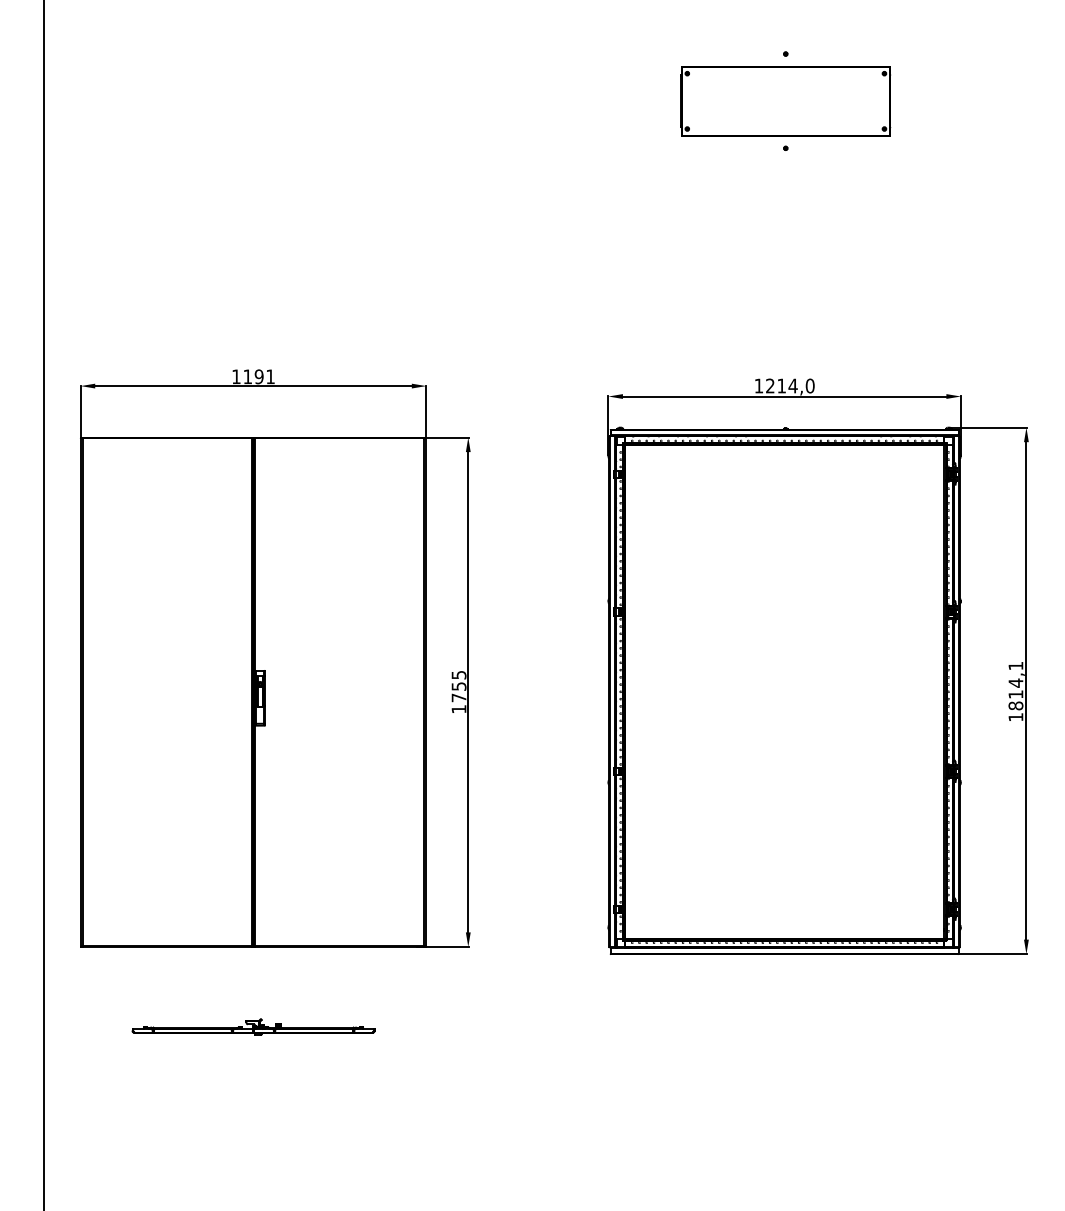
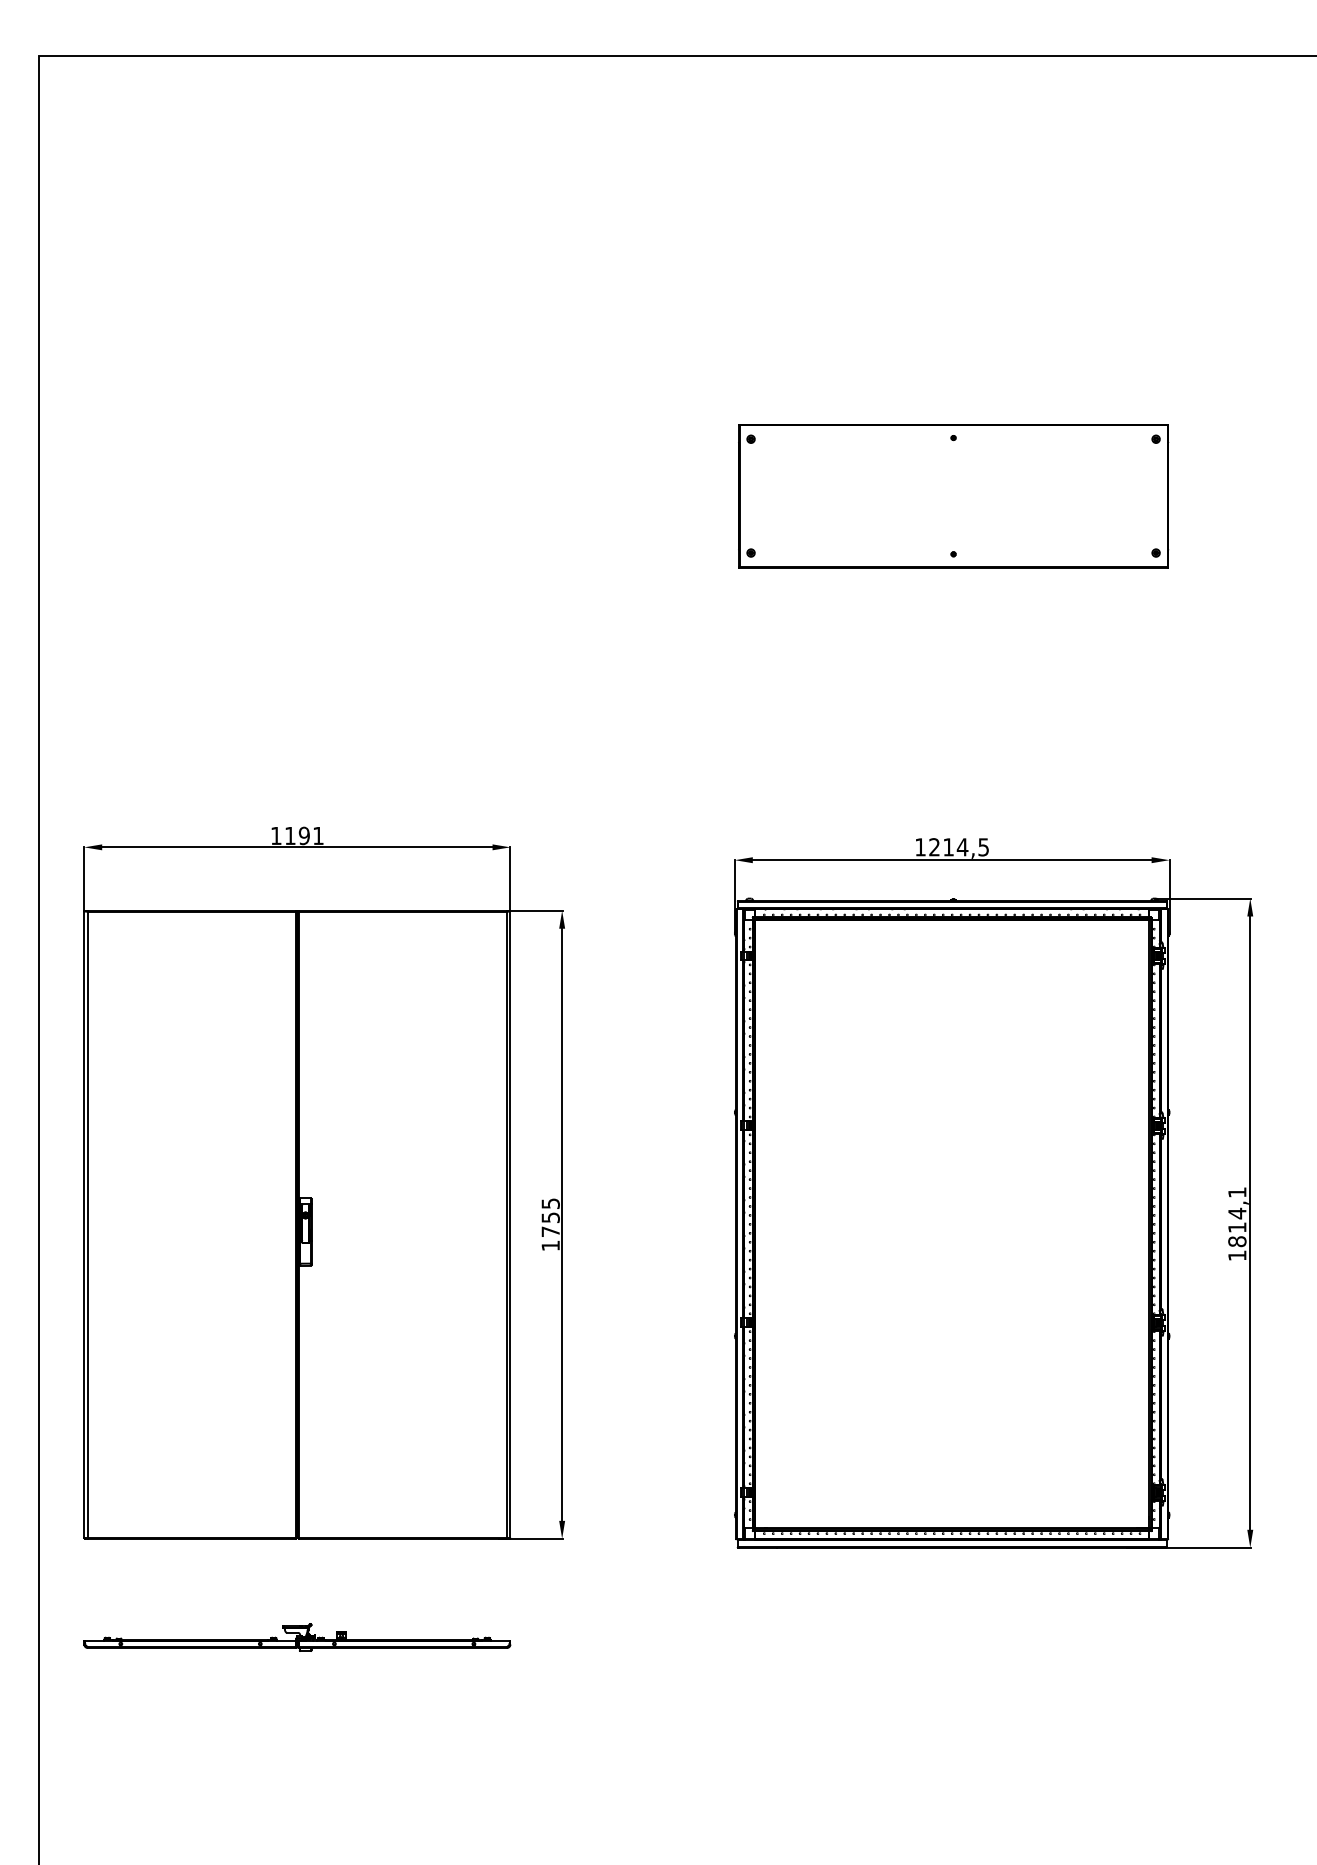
part: (785, 101) -> (953, 496), size x1.67
text: (810, 386) -> (983, 847), 1214,0 -> 1214,5
part: (253, 1026) -> (297, 1637), size x1.43

